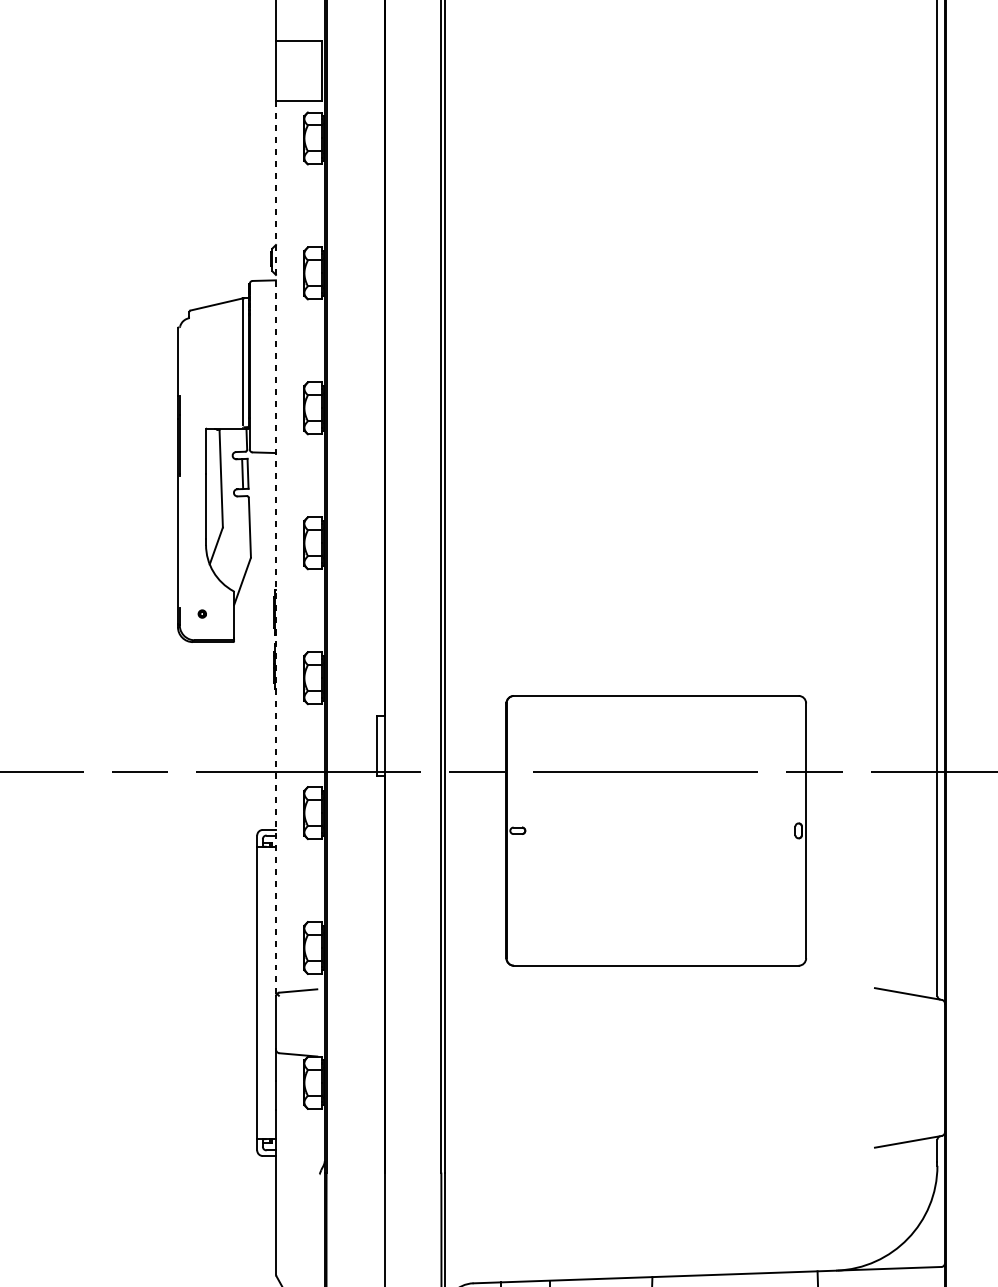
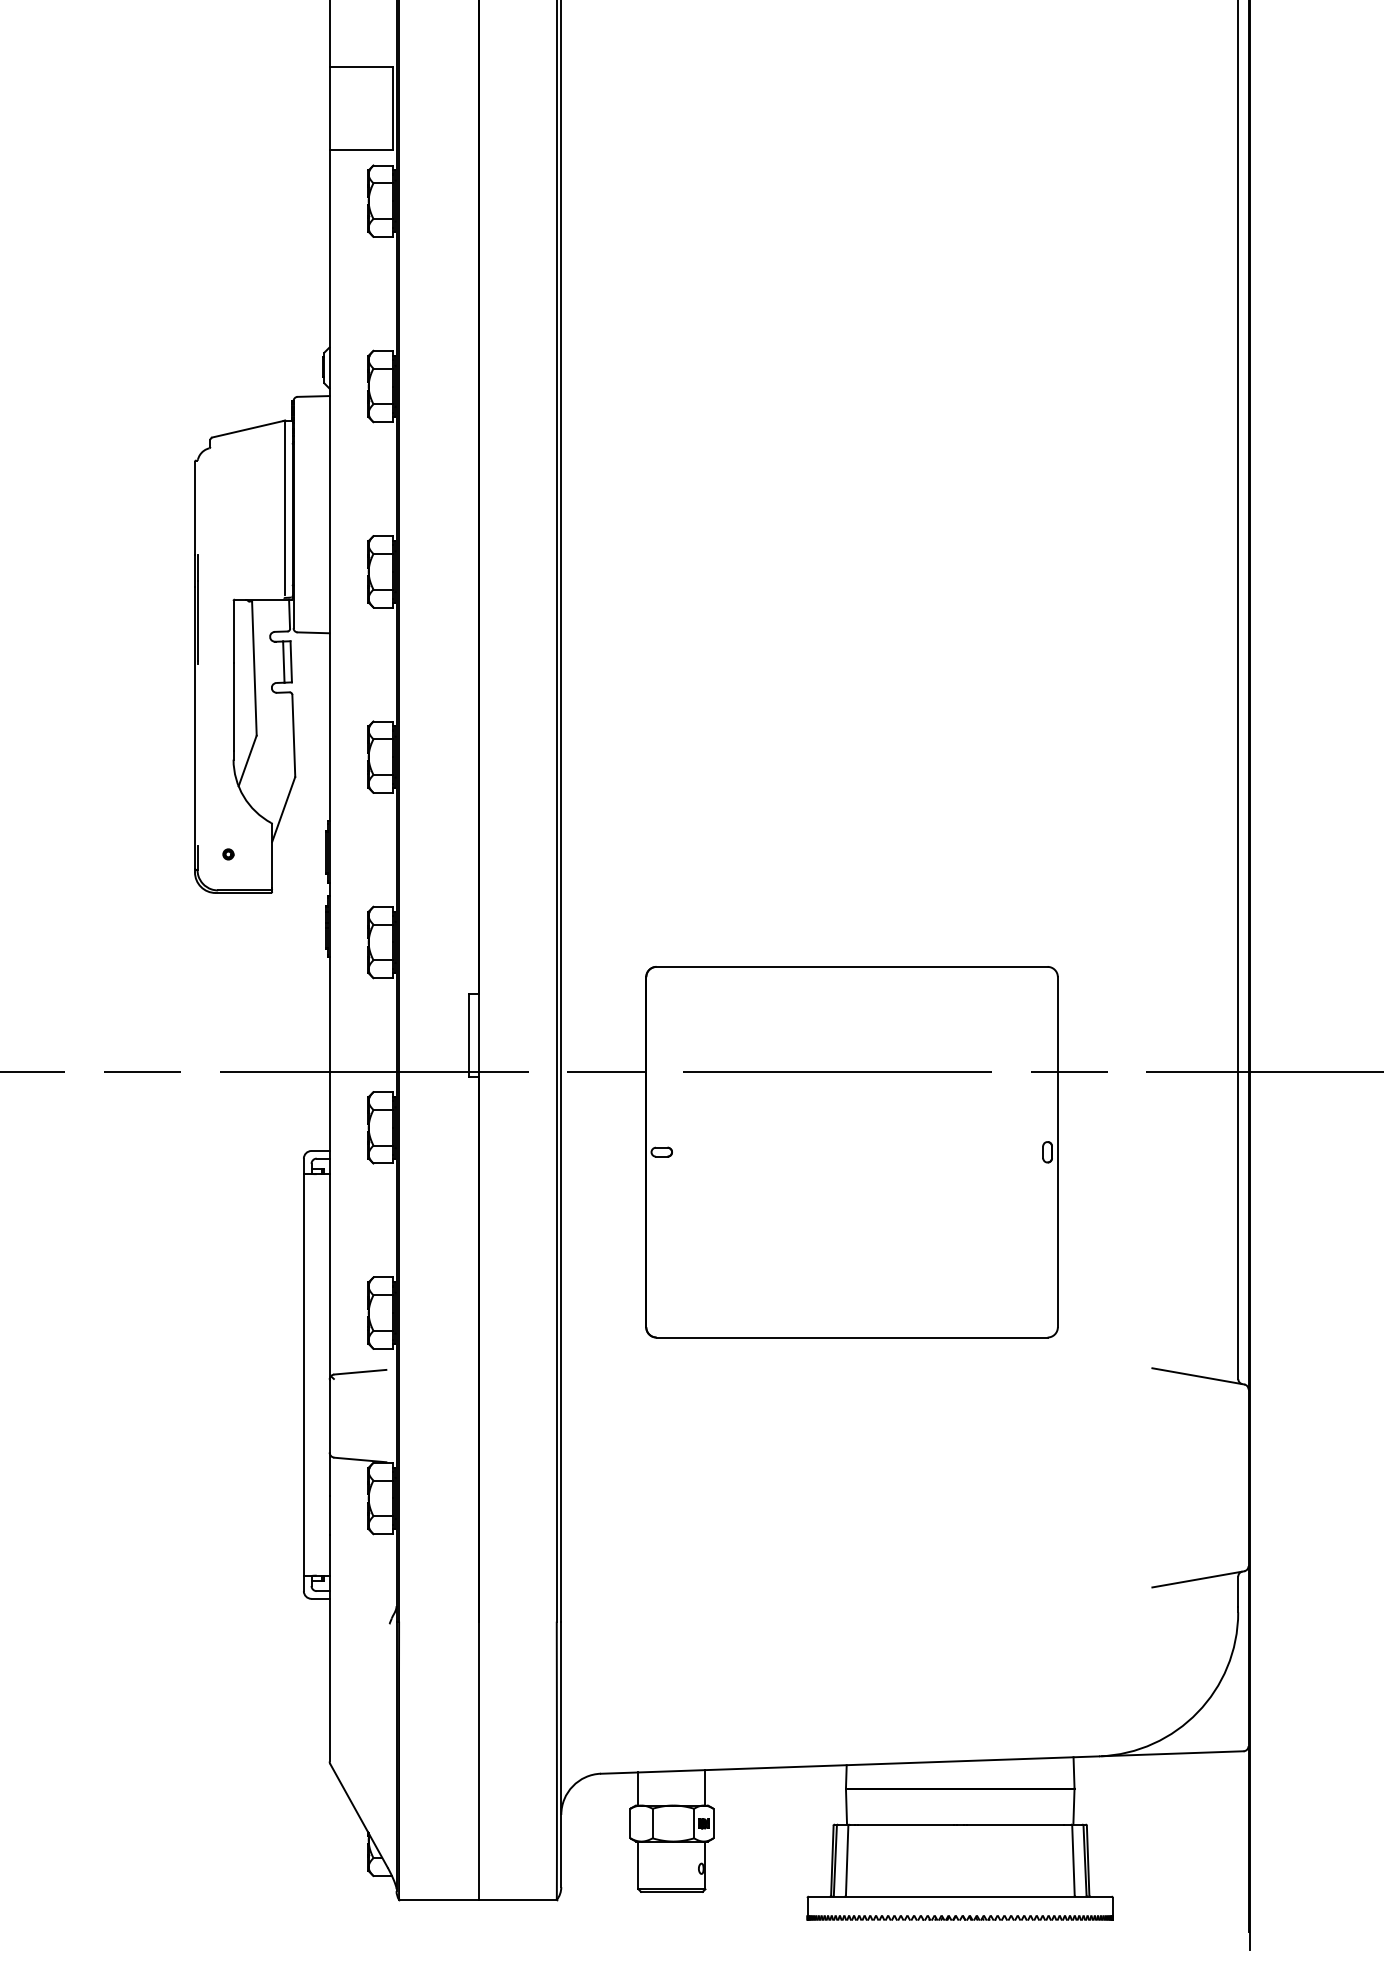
line: (275, 548) -> (329, 764), dashed -> solid

